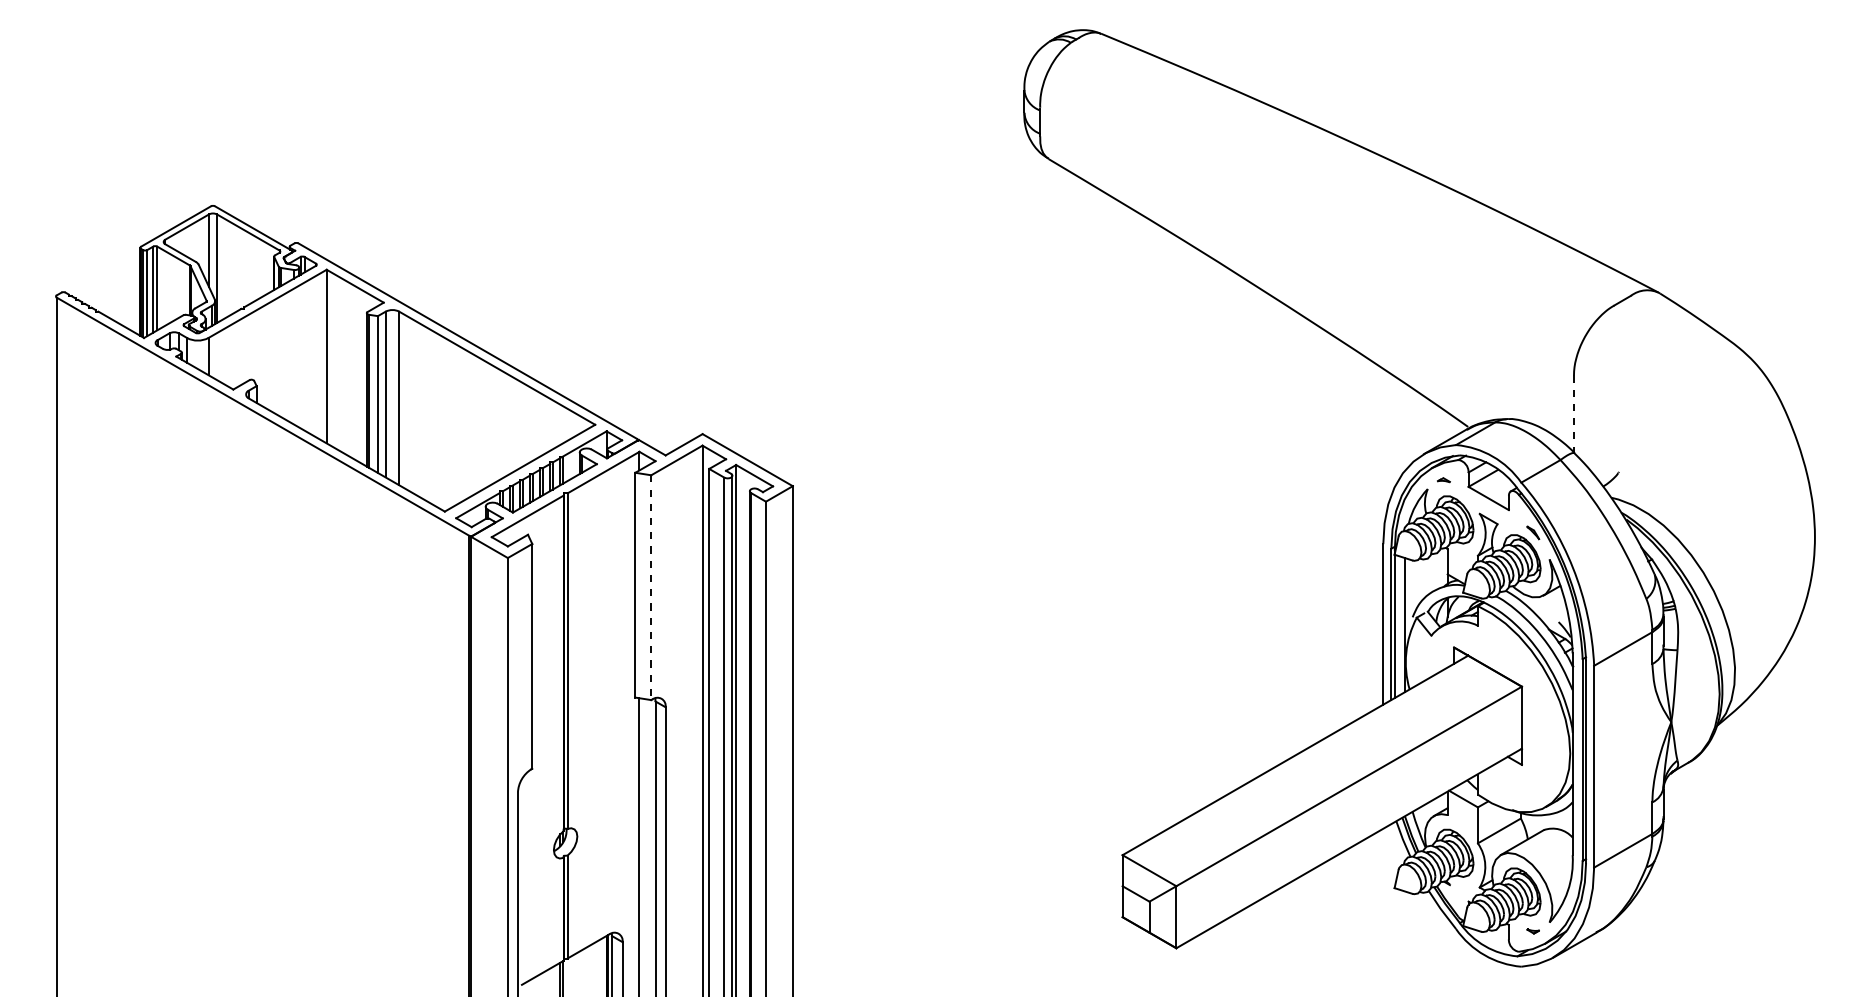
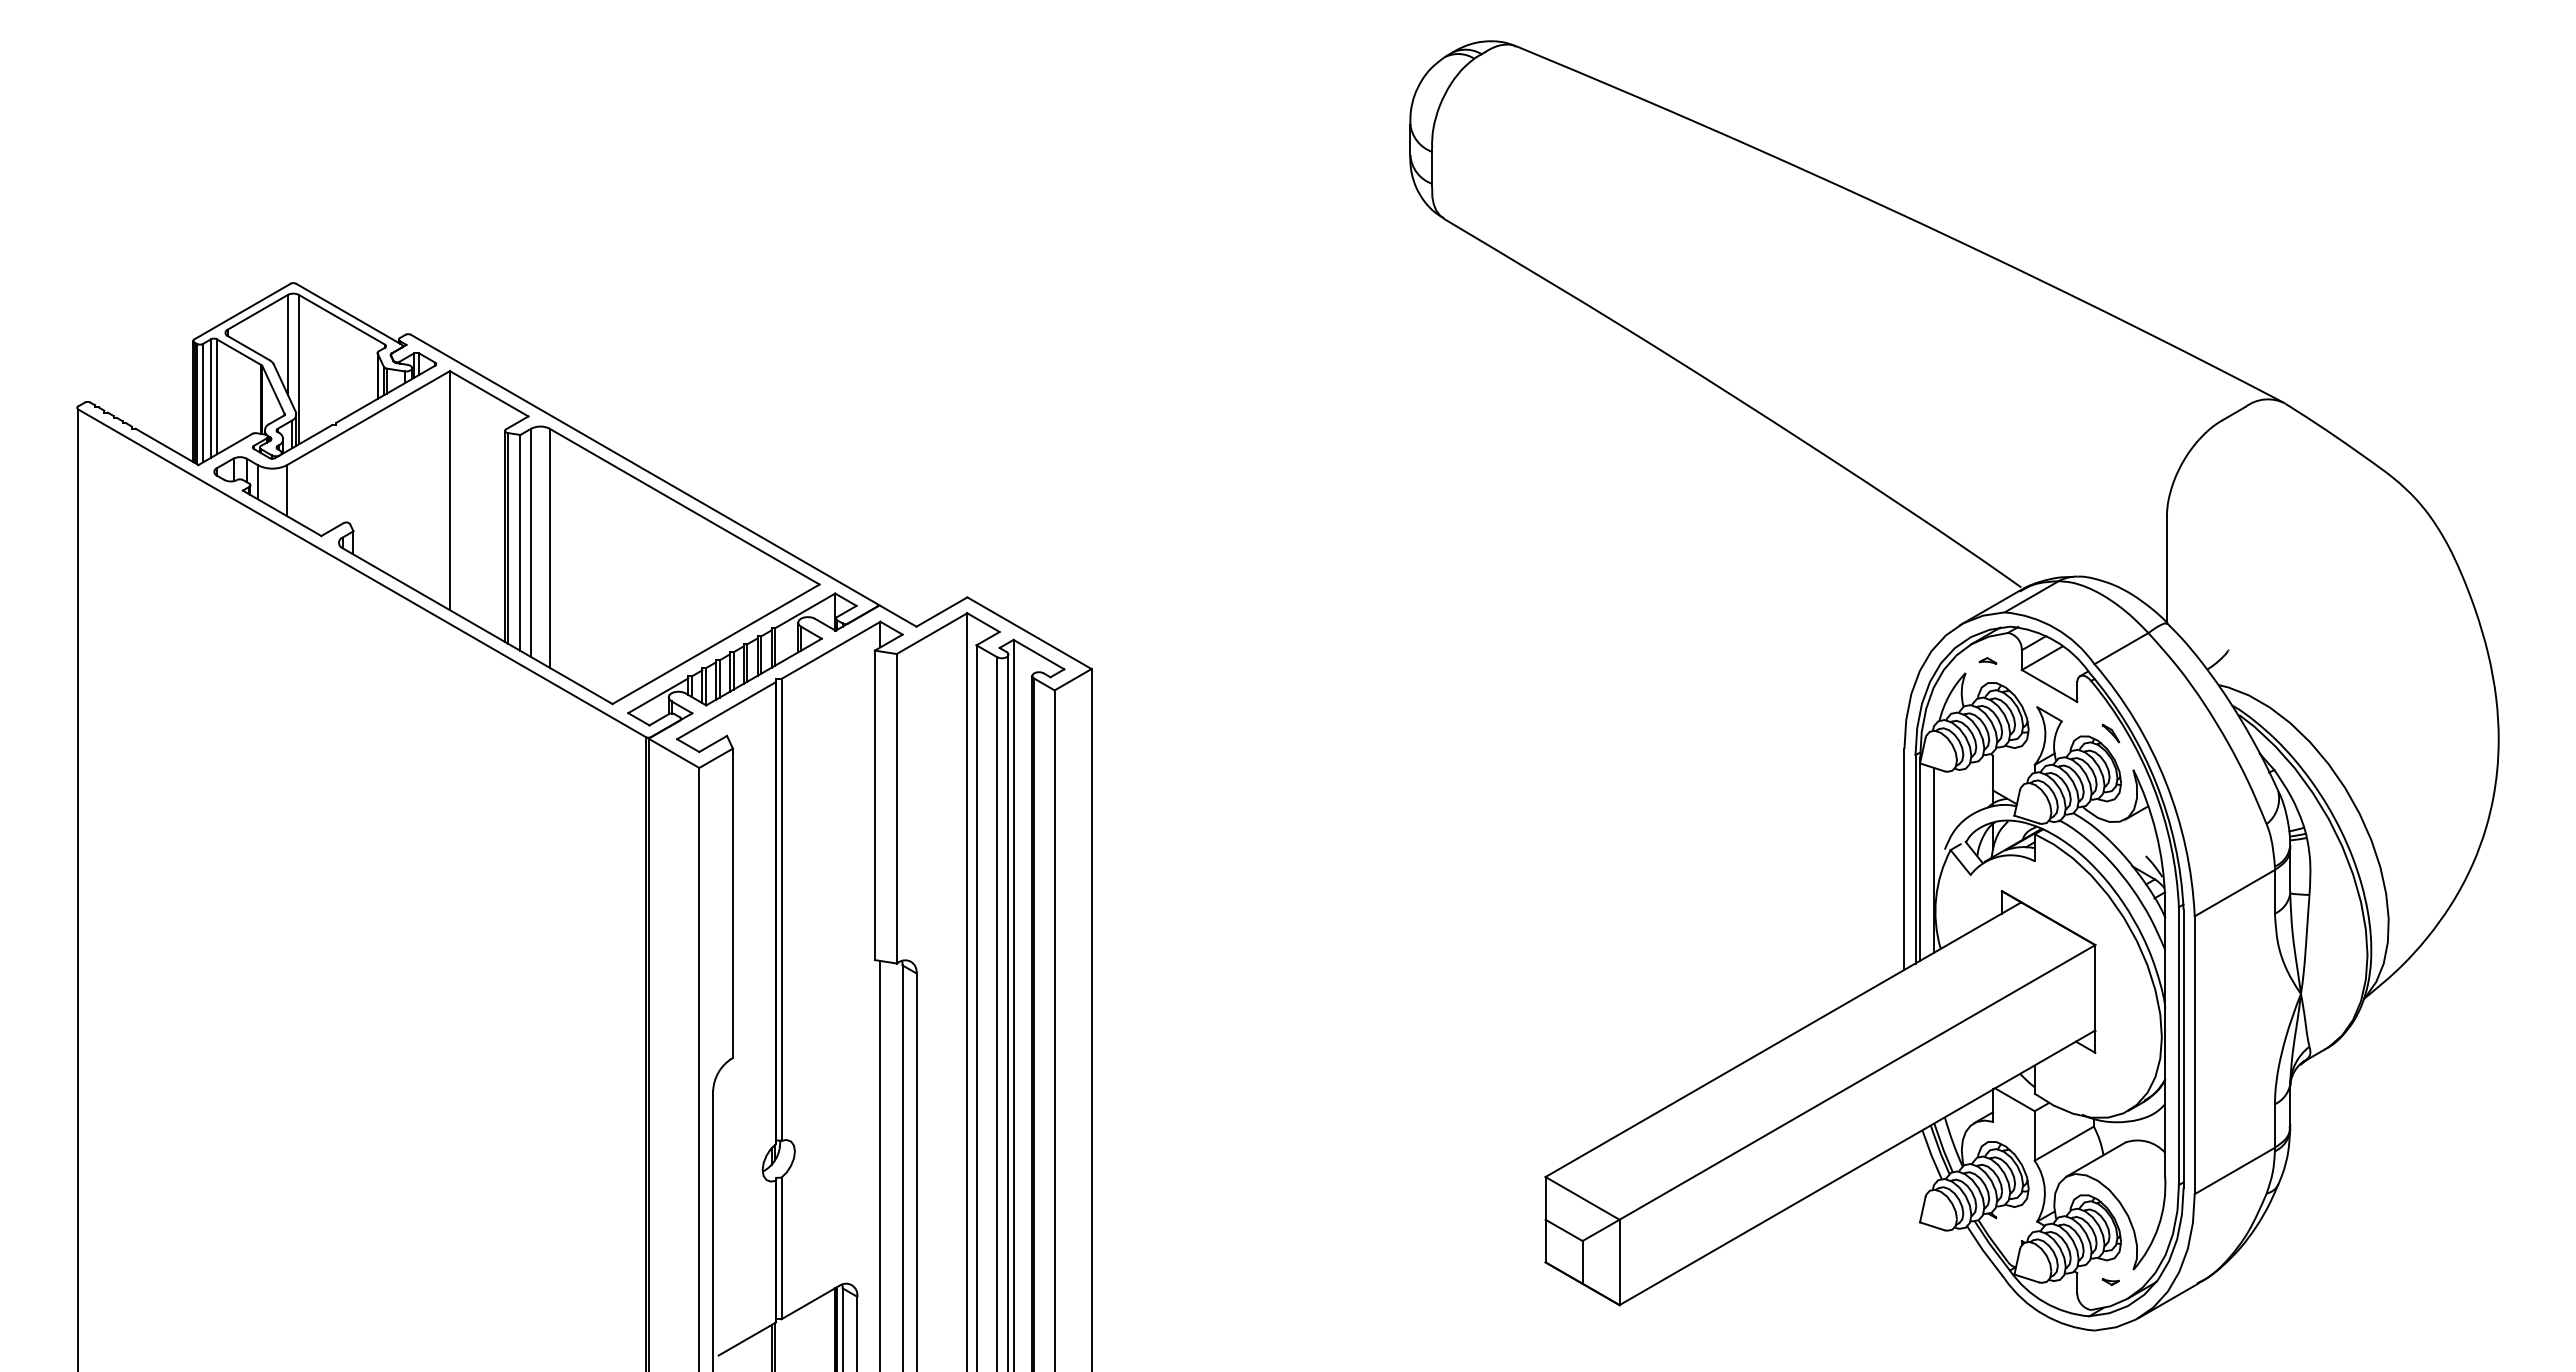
line: (1573, 414) -> (2166, 570), dashed -> solid
line: (651, 587) -> (896, 808), dashed -> solid

